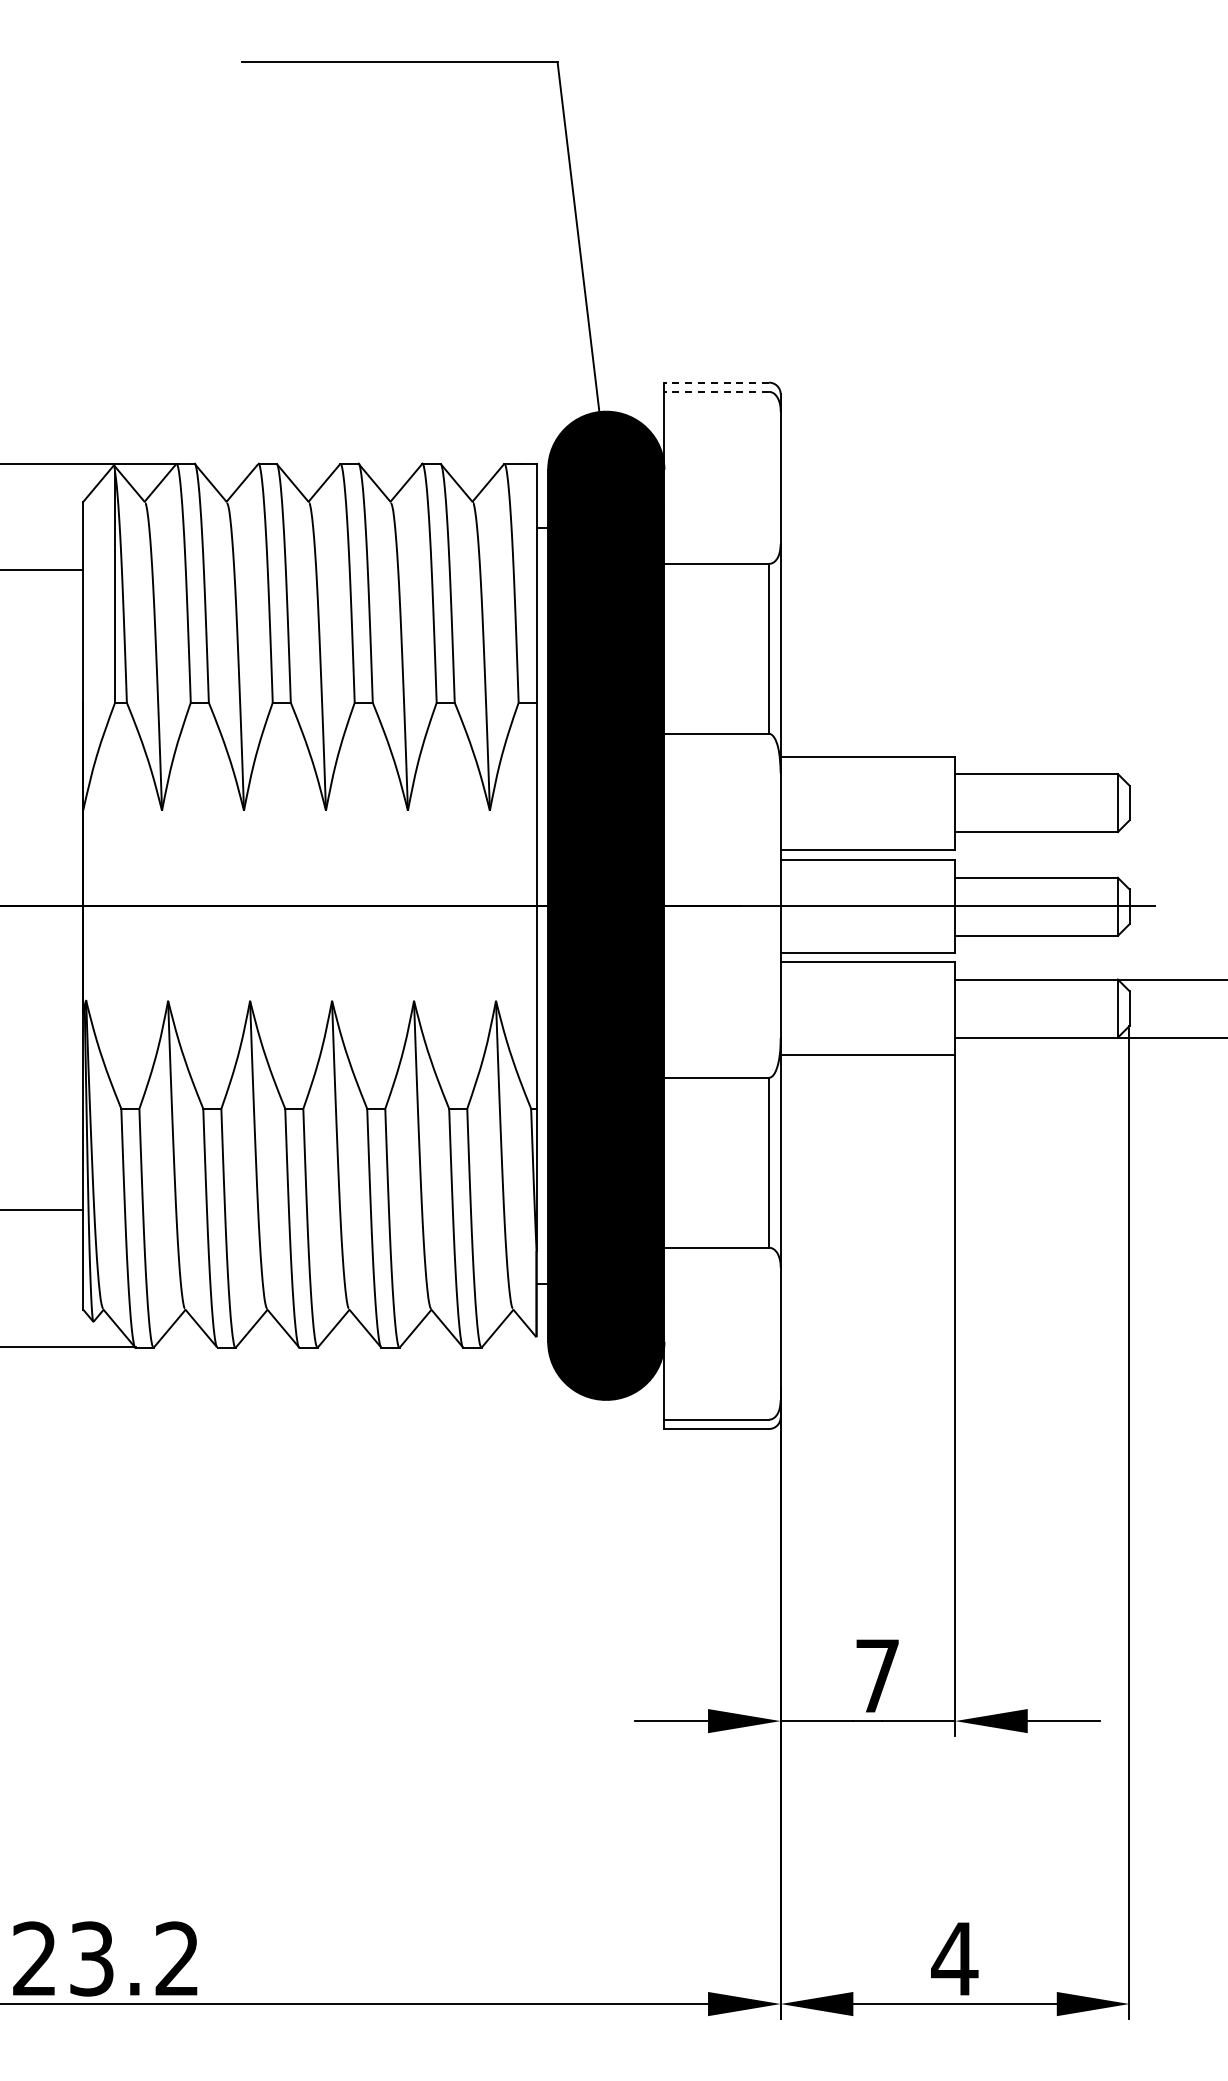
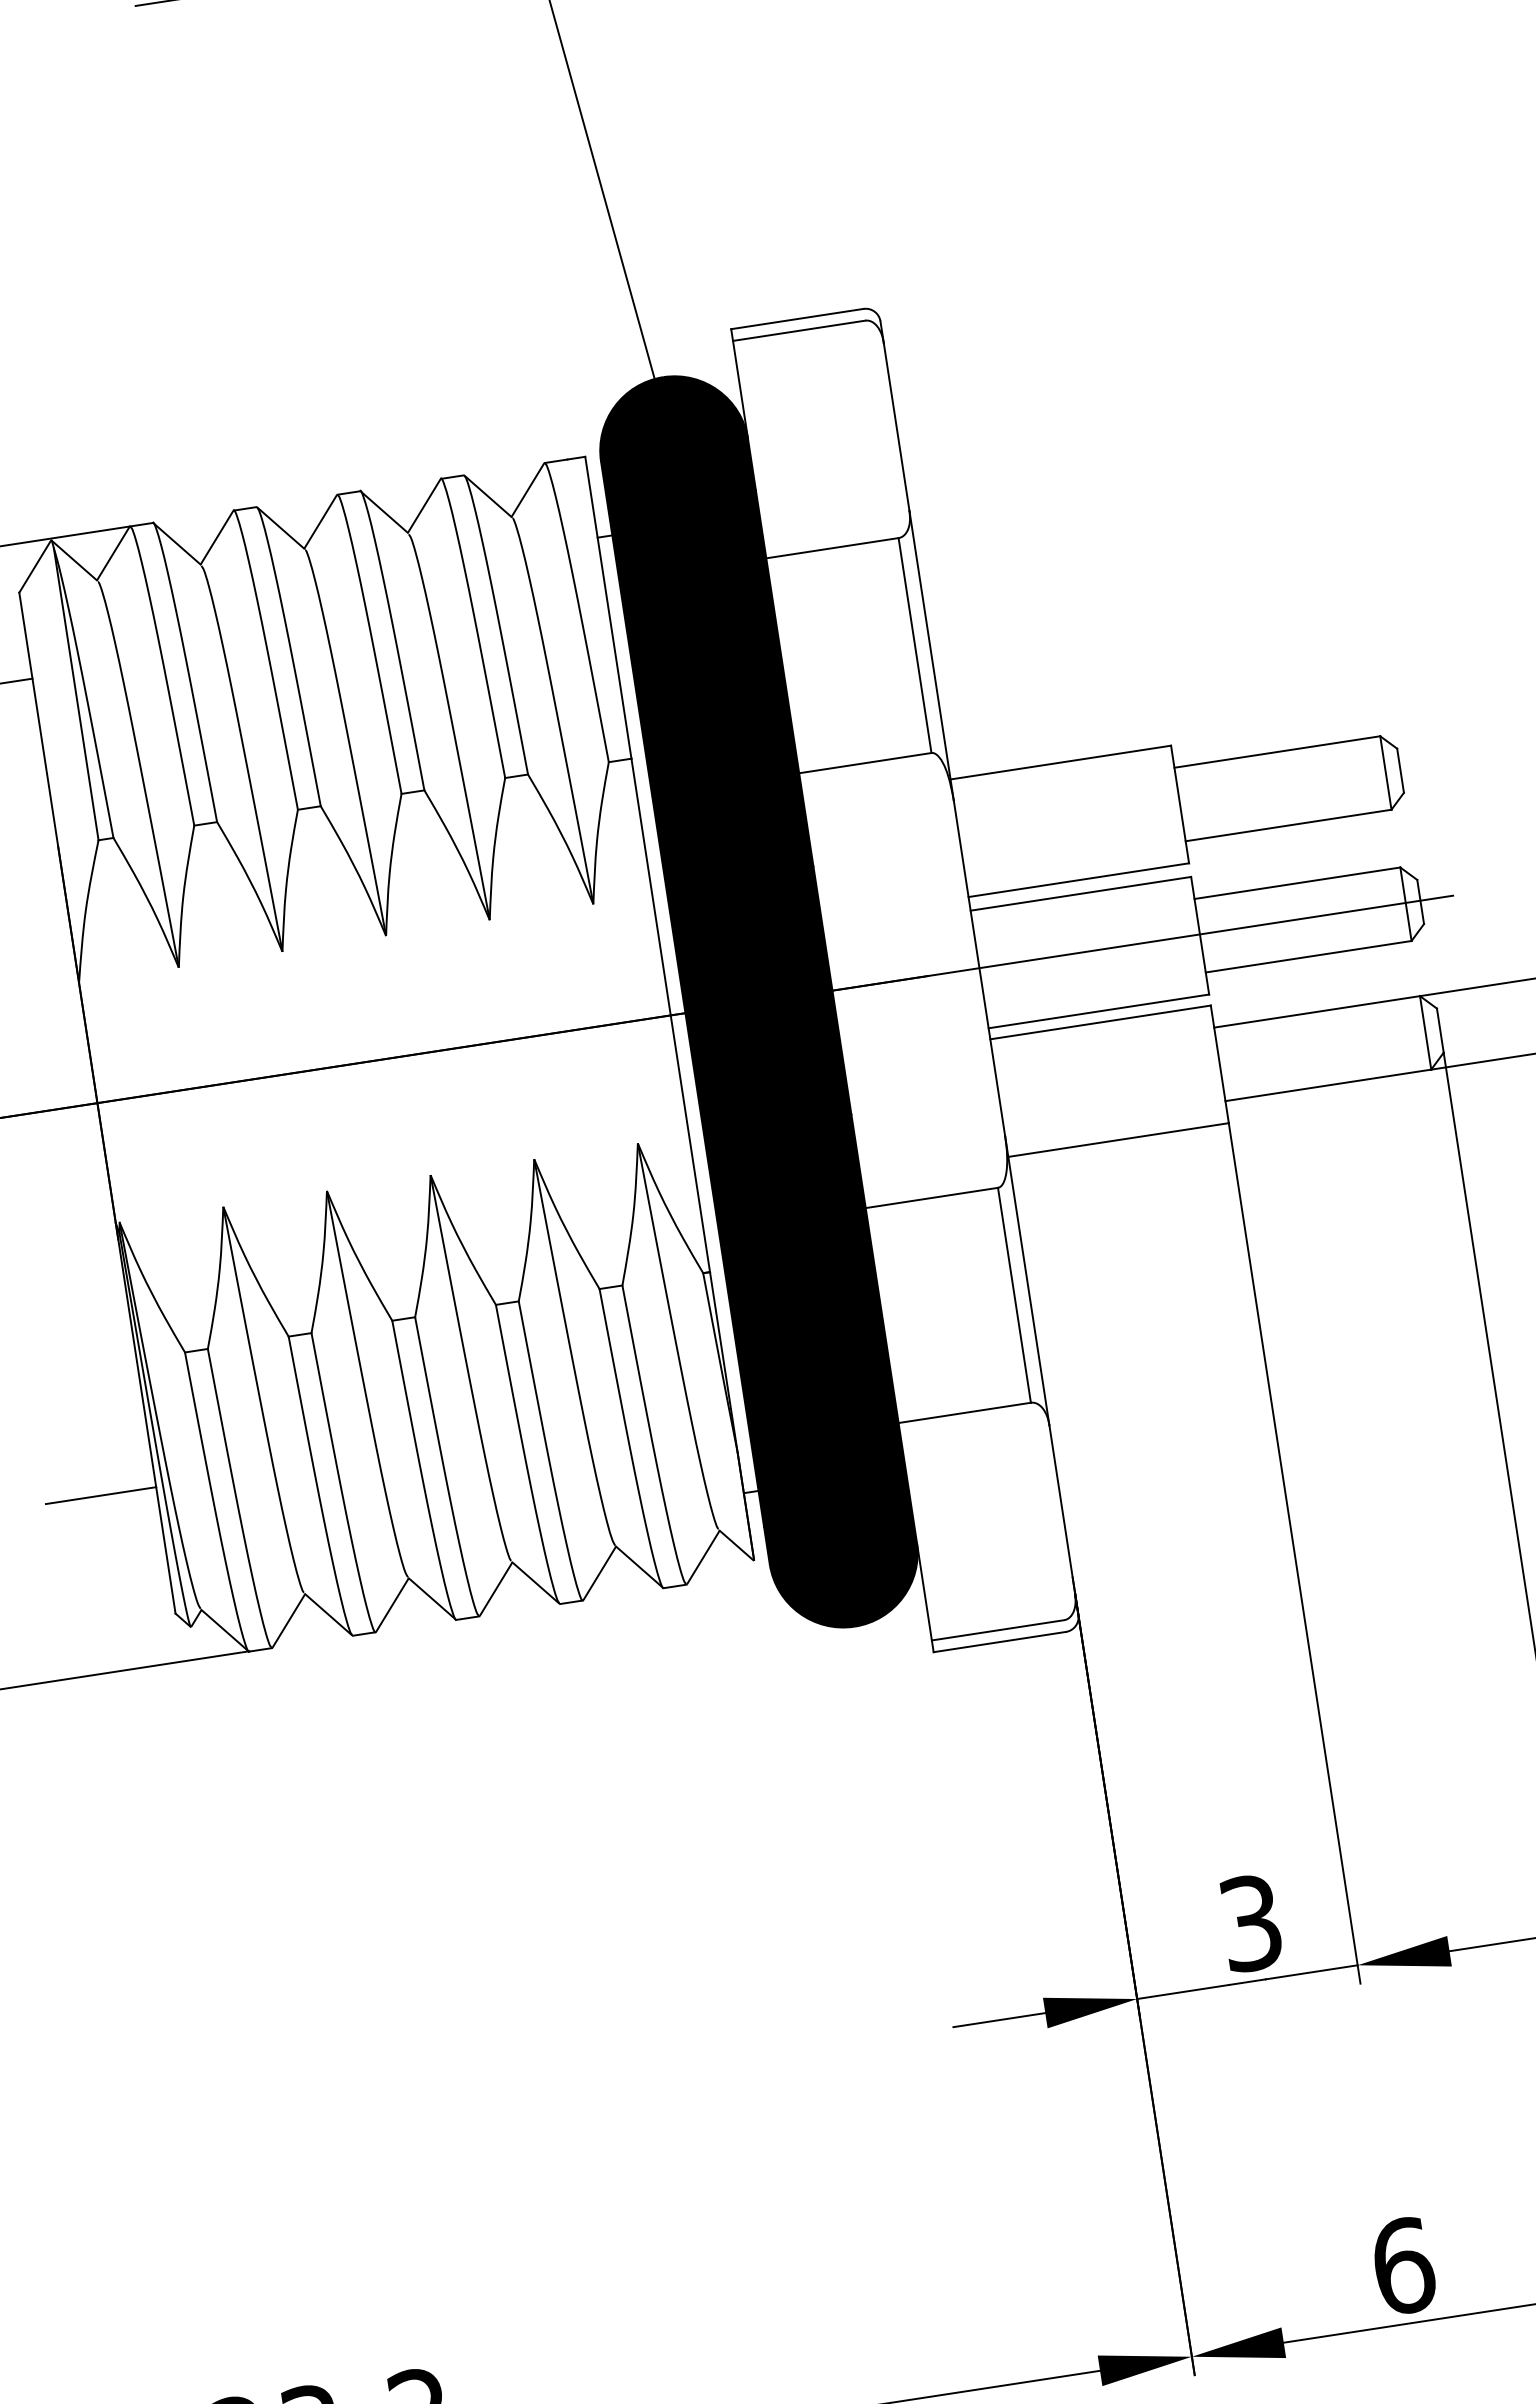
line: (716, 382) -> (797, 318), dashed -> solid
line: (716, 391) -> (798, 330), dashed -> solid
text: (877, 1675) -> (1250, 1922), 7 -> 3
text: (954, 1958) -> (1402, 2265), 4 -> 6

